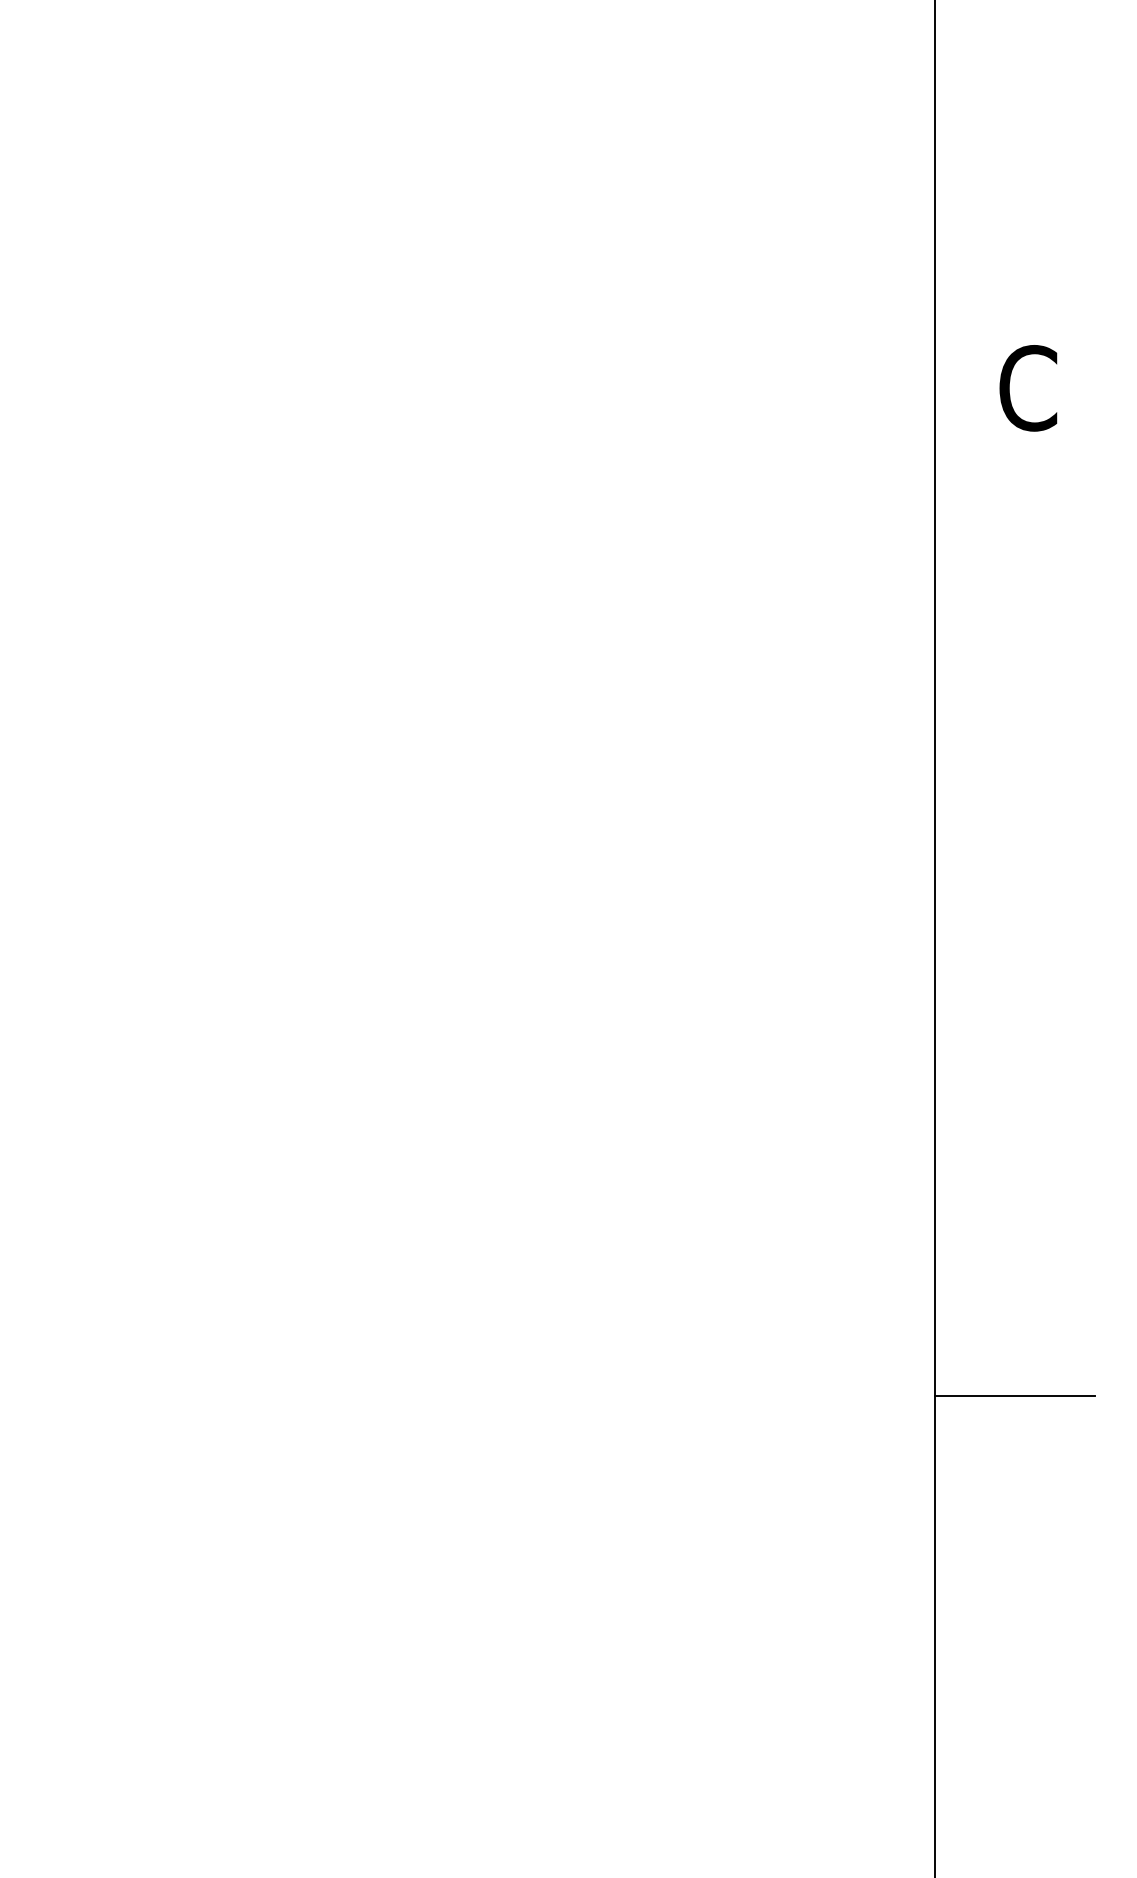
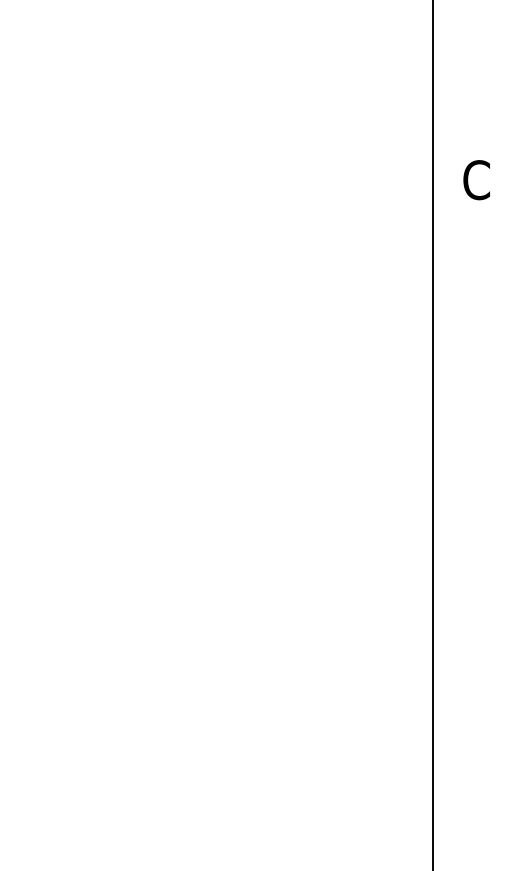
line: (1014, 1396) -> (470, 647), removed

